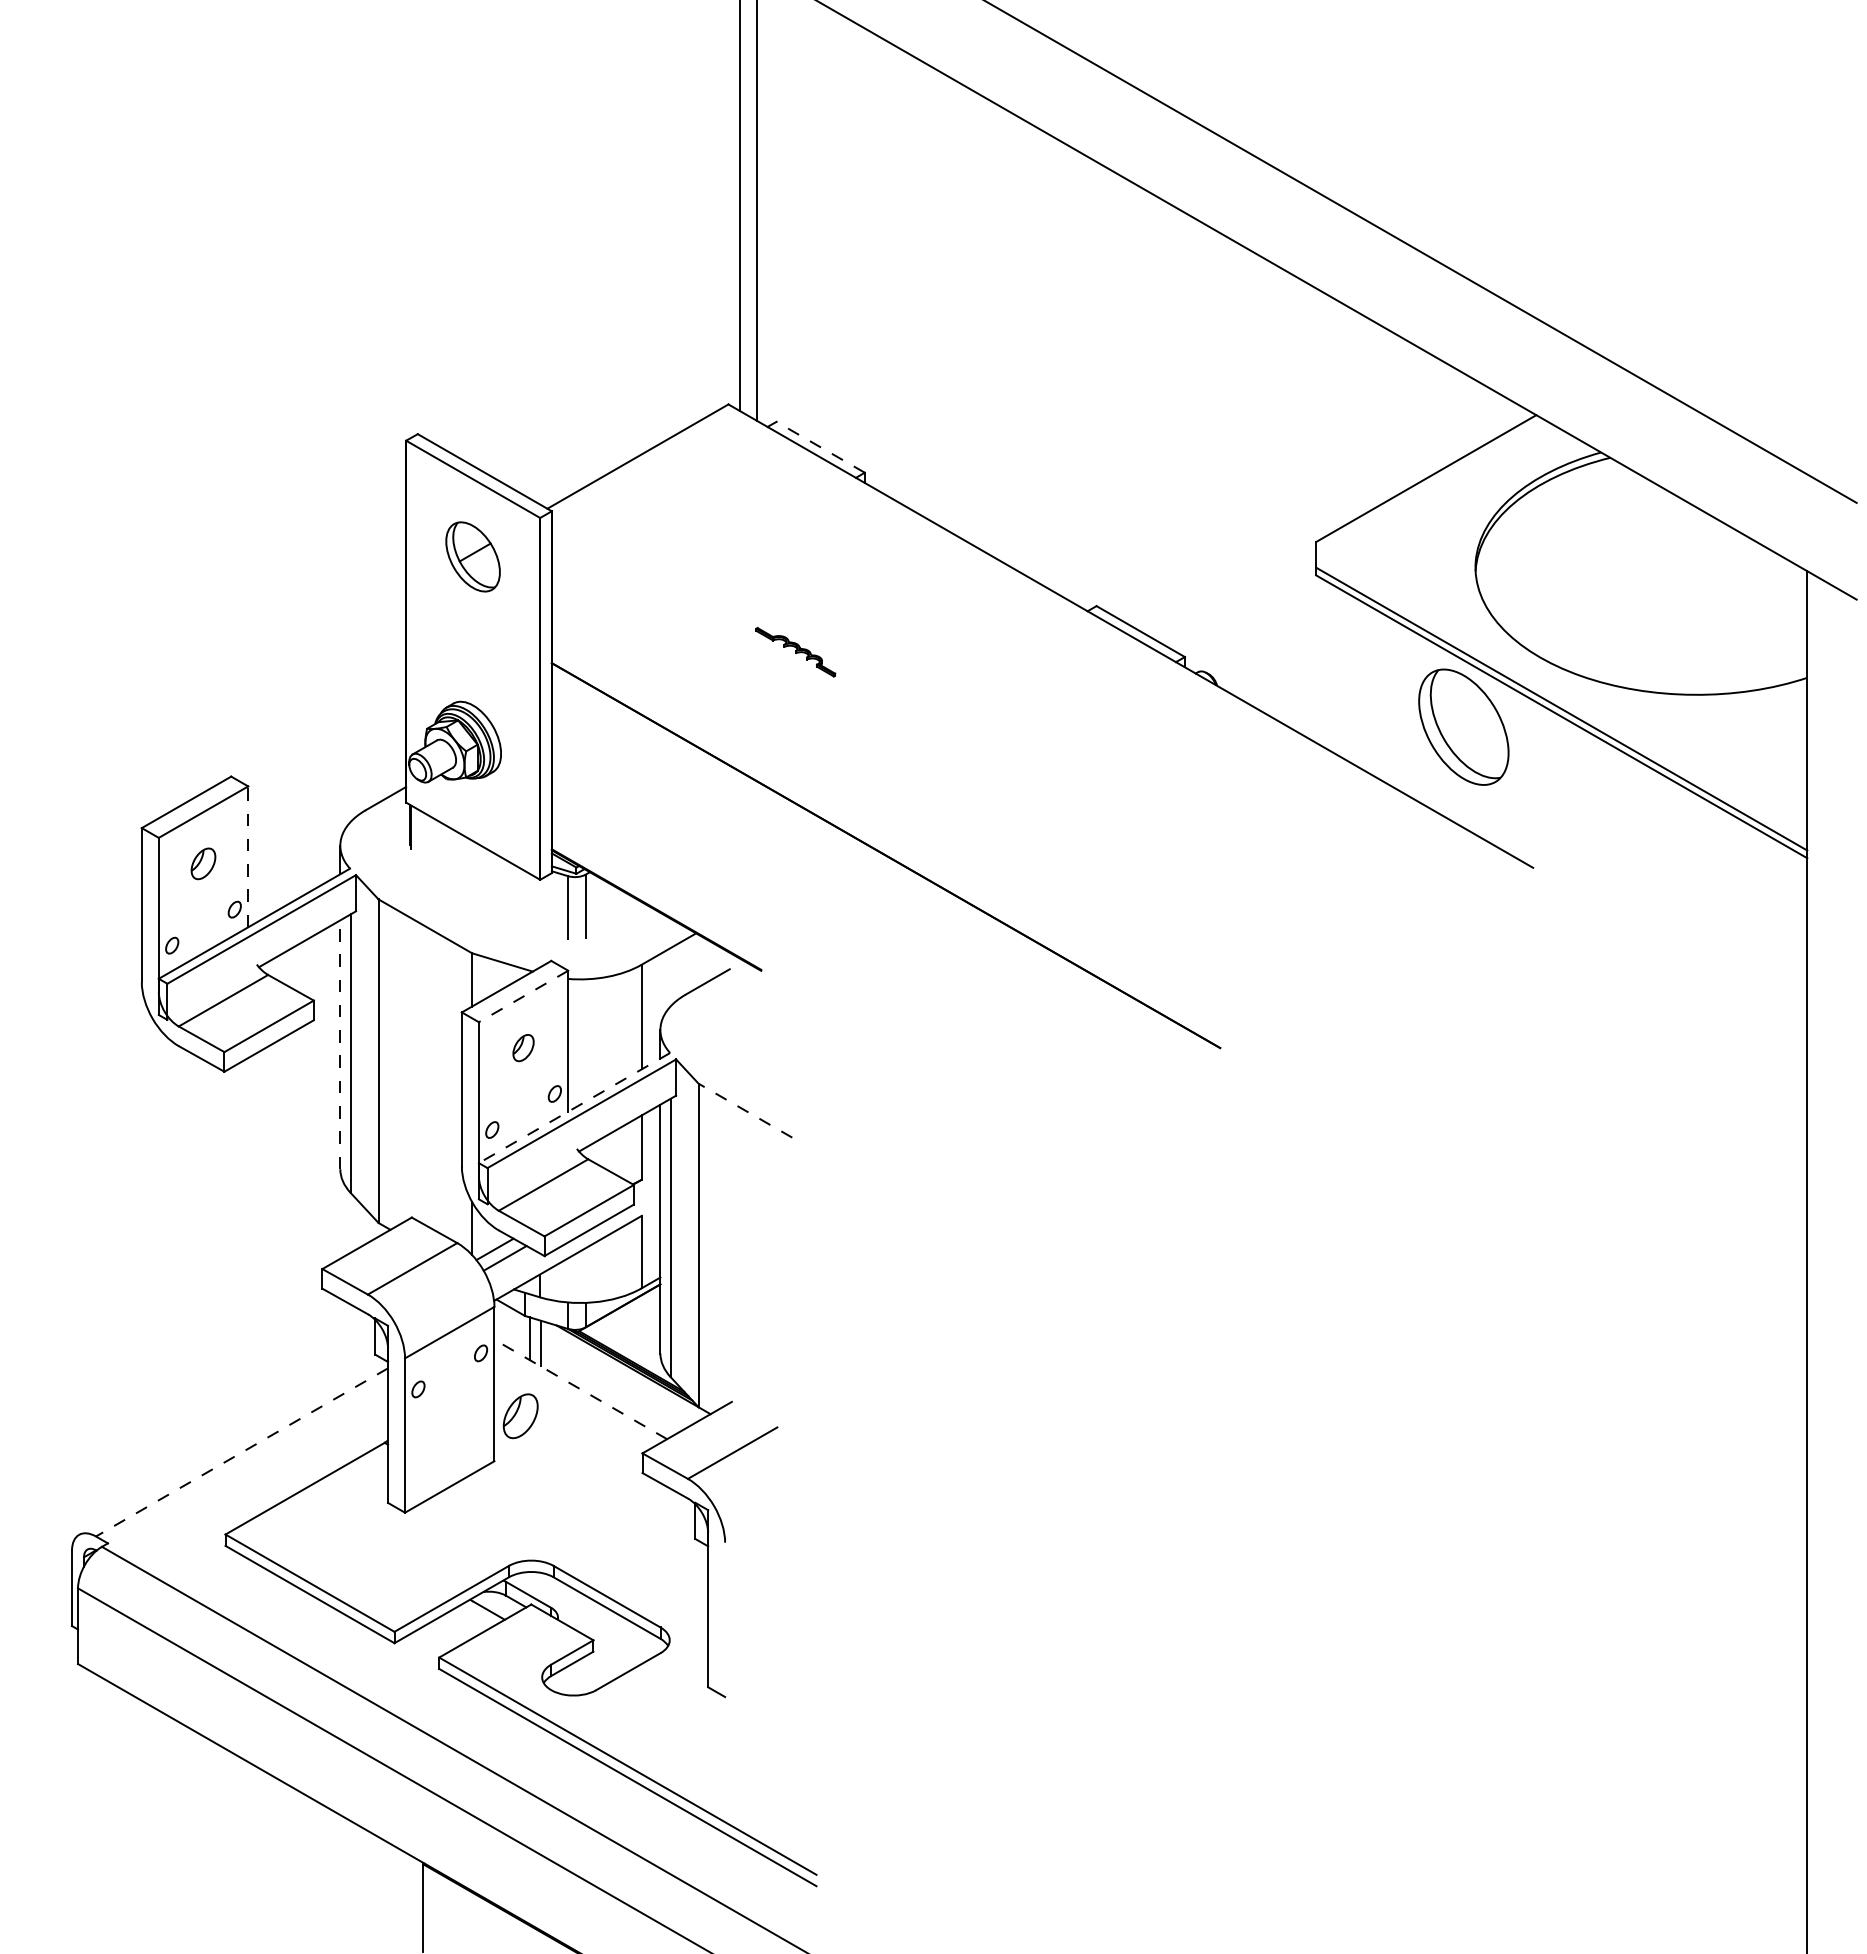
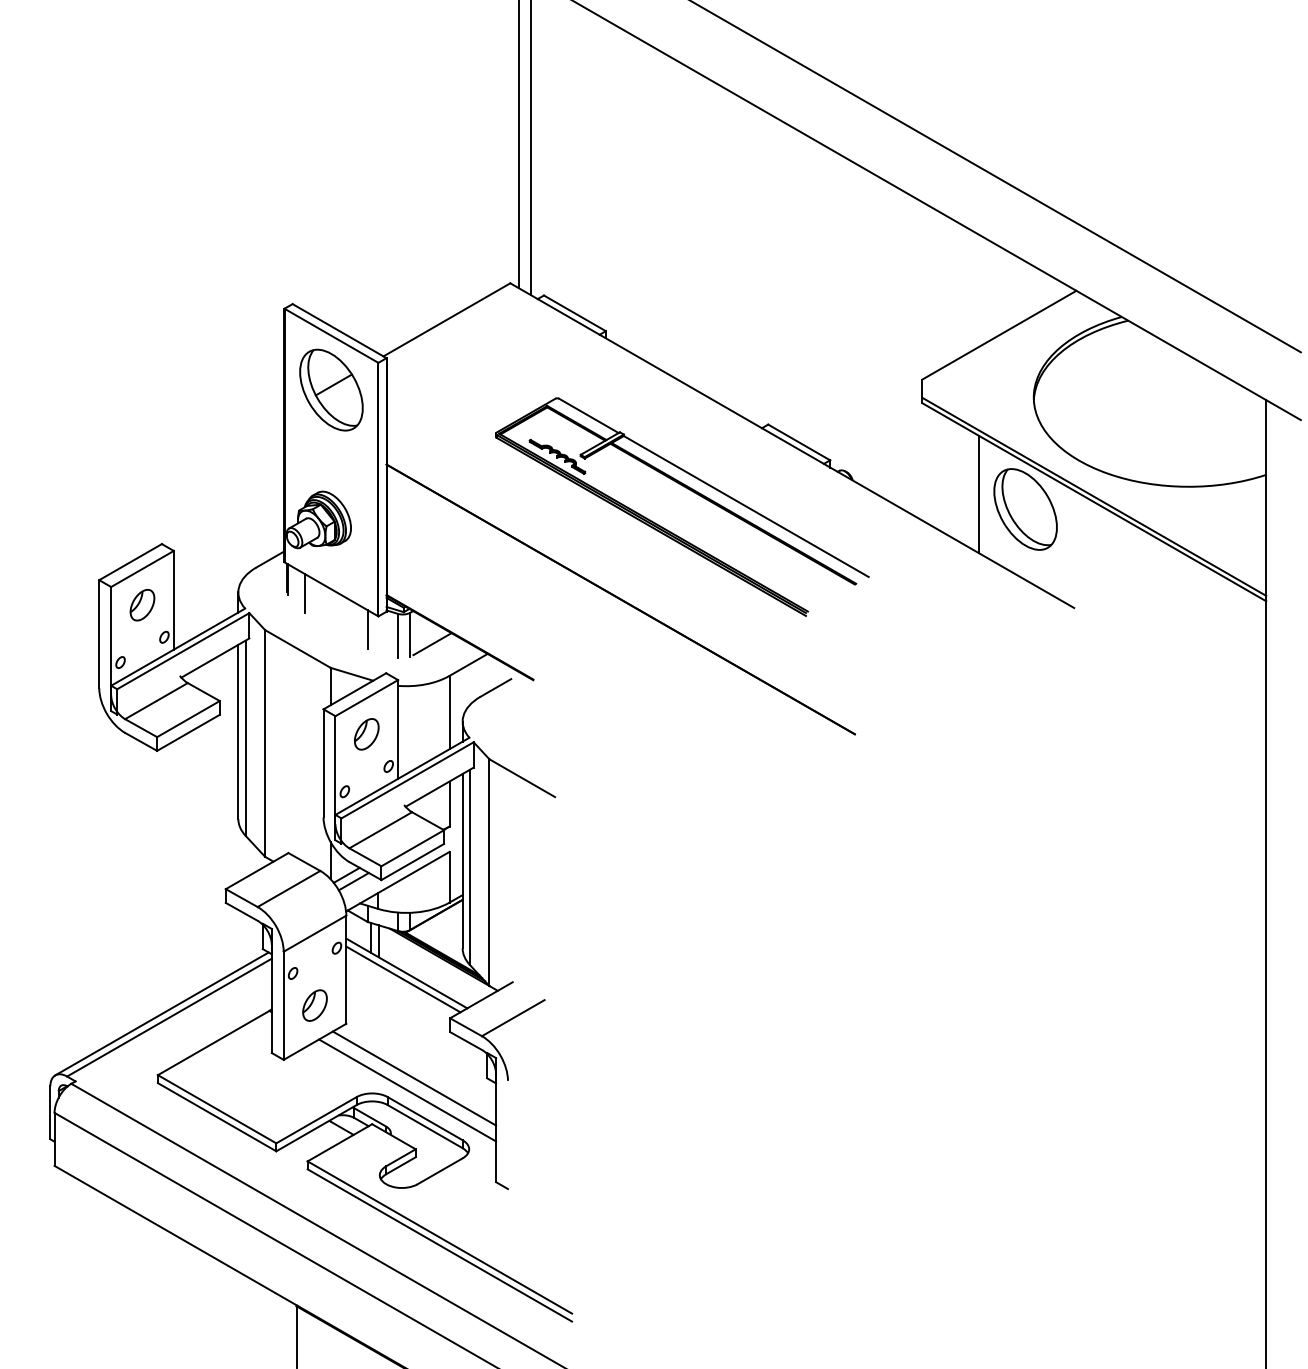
line: (820, 447) -> (574, 313), dashed -> solid
part: (472, 556) -> (330, 389), size x1.67
part: (985, 700) -> (690, 490), added
line: (1396, 705) -> (978, 494), added
line: (435, 846) -> (305, 593), added
line: (248, 856) -> (174, 600), dashed -> solid
part: (203, 863) -> (142, 604), size x1.43
line: (524, 898) -> (367, 629), added
line: (617, 919) -> (432, 644), added
line: (523, 996) -> (366, 698), dashed -> solid
line: (340, 1044) -> (238, 731), dashed -> solid
part: (523, 1047) -> (366, 733), size x1.67
line: (574, 1108) -> (402, 776), dashed -> solid
line: (745, 1110) -> (522, 778), dashed -> solid
line: (580, 1389) -> (406, 973), dashed -> solid
line: (575, 1397) -> (403, 979), added
part: (520, 1416) -> (314, 1005), moved
line: (231, 1446) -> (162, 1013), added
line: (242, 1452) -> (169, 1017), dashed -> solid
line: (591, 1539) -> (414, 1078), added
line: (581, 1556) -> (407, 1090), added

